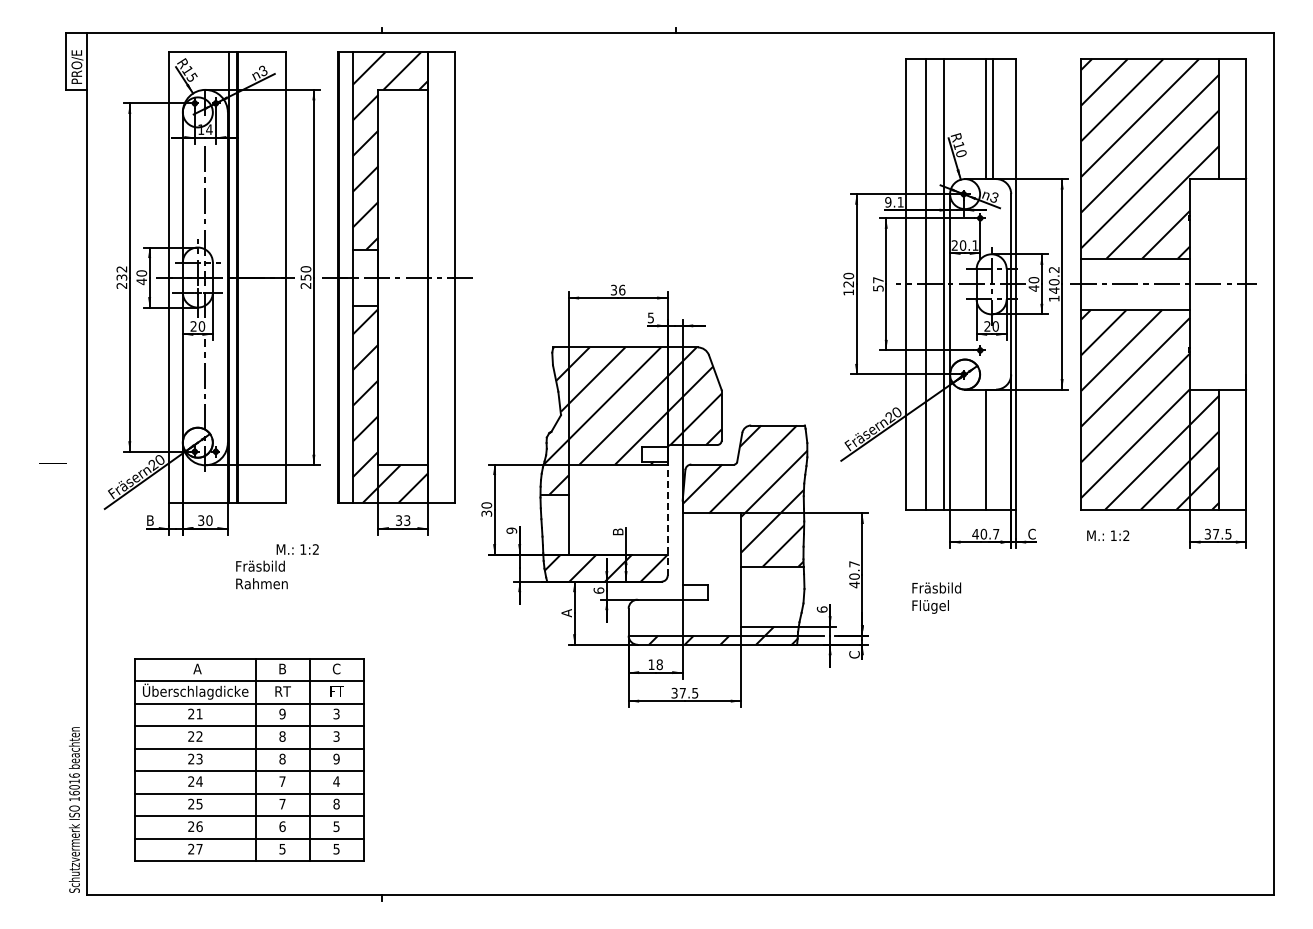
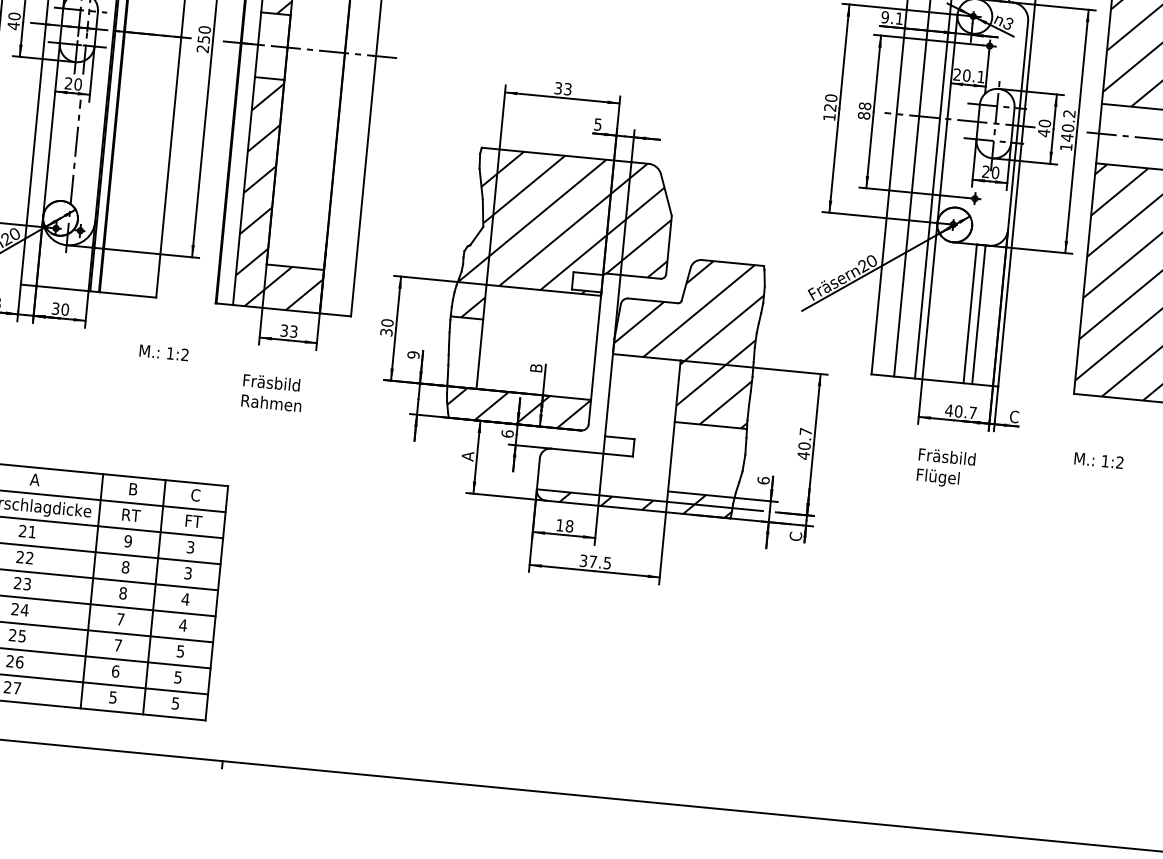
text: (878, 284) -> (864, 111), 57 -> 88
text: (622, 289) -> (568, 88), 36 -> 33
line: (993, 449) -> (979, 314), added
line: (667, 518) -> (594, 358), dashed -> solid
text: (1108, 535) -> (1099, 460), moved
text: (261, 574) -> (271, 392), moved
text: (936, 597) -> (945, 467), moved
text: (336, 758) -> (185, 598), 9 -> 4
text: (336, 803) -> (180, 650), 8 -> 5

